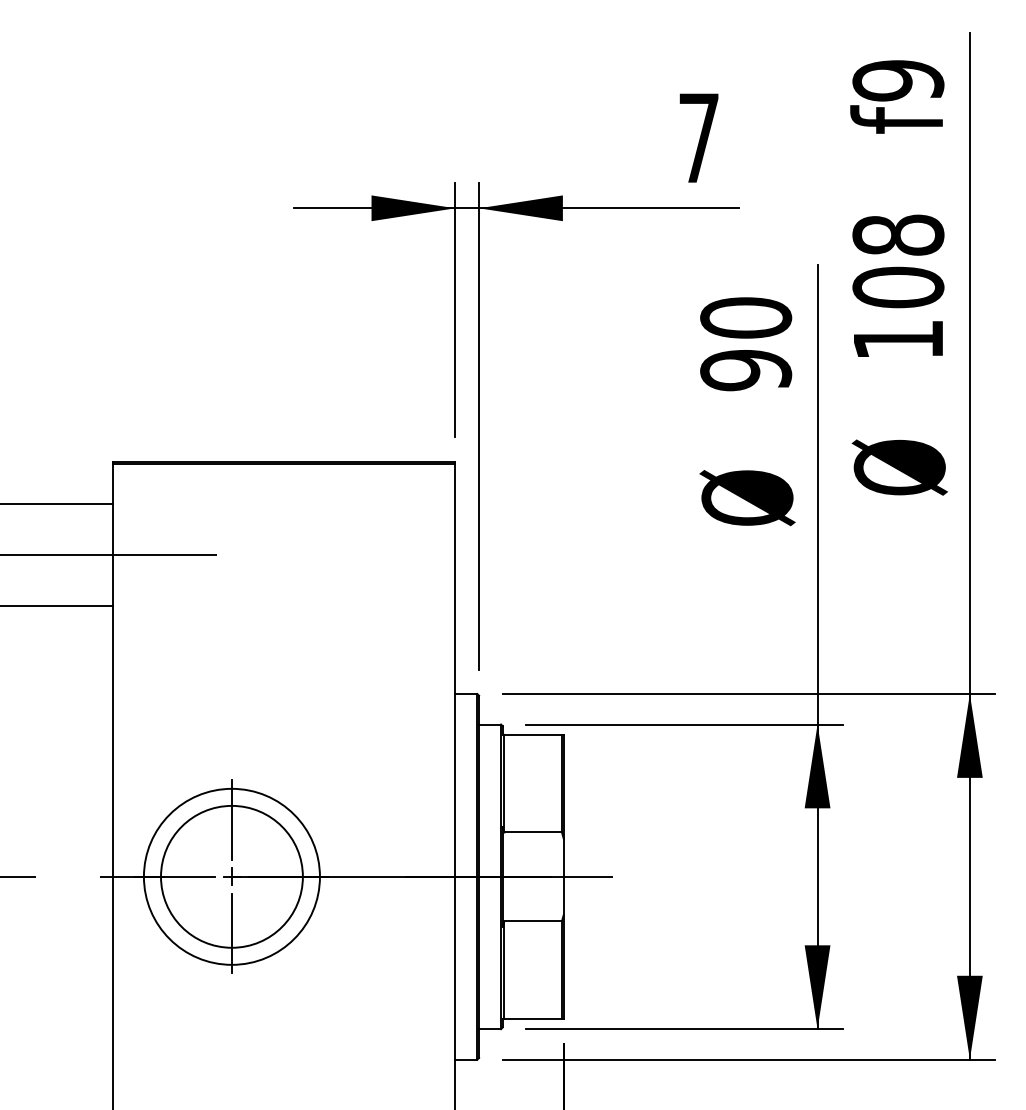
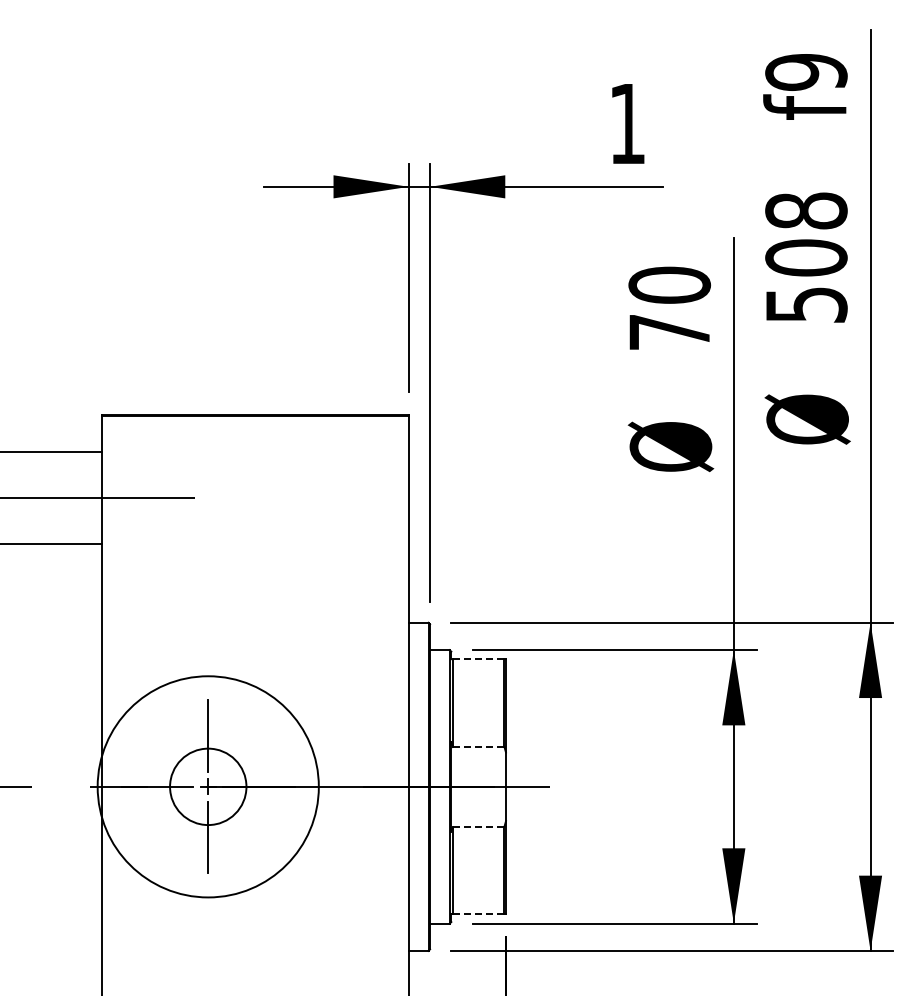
text: (699, 137) -> (627, 123), 7 -> 1
text: (898, 339) -> (806, 304), 108 -> 508
text: (745, 370) -> (669, 332), 90 -> 70
line: (533, 734) -> (478, 659), solid -> dashed
line: (533, 832) -> (478, 747), solid -> dashed
circle: (231, 876) -> (207, 786), size x0.6
circle: (232, 876) -> (208, 786), size x1.4
line: (533, 921) -> (478, 826), solid -> dashed
line: (533, 1019) -> (478, 914), solid -> dashed

